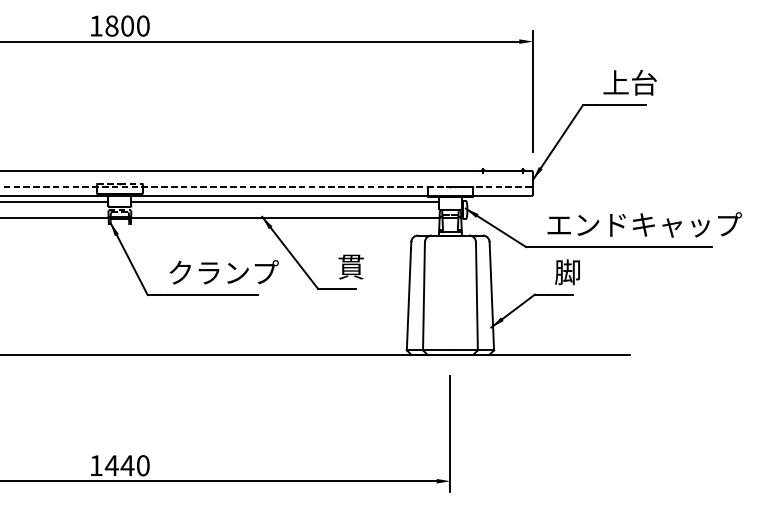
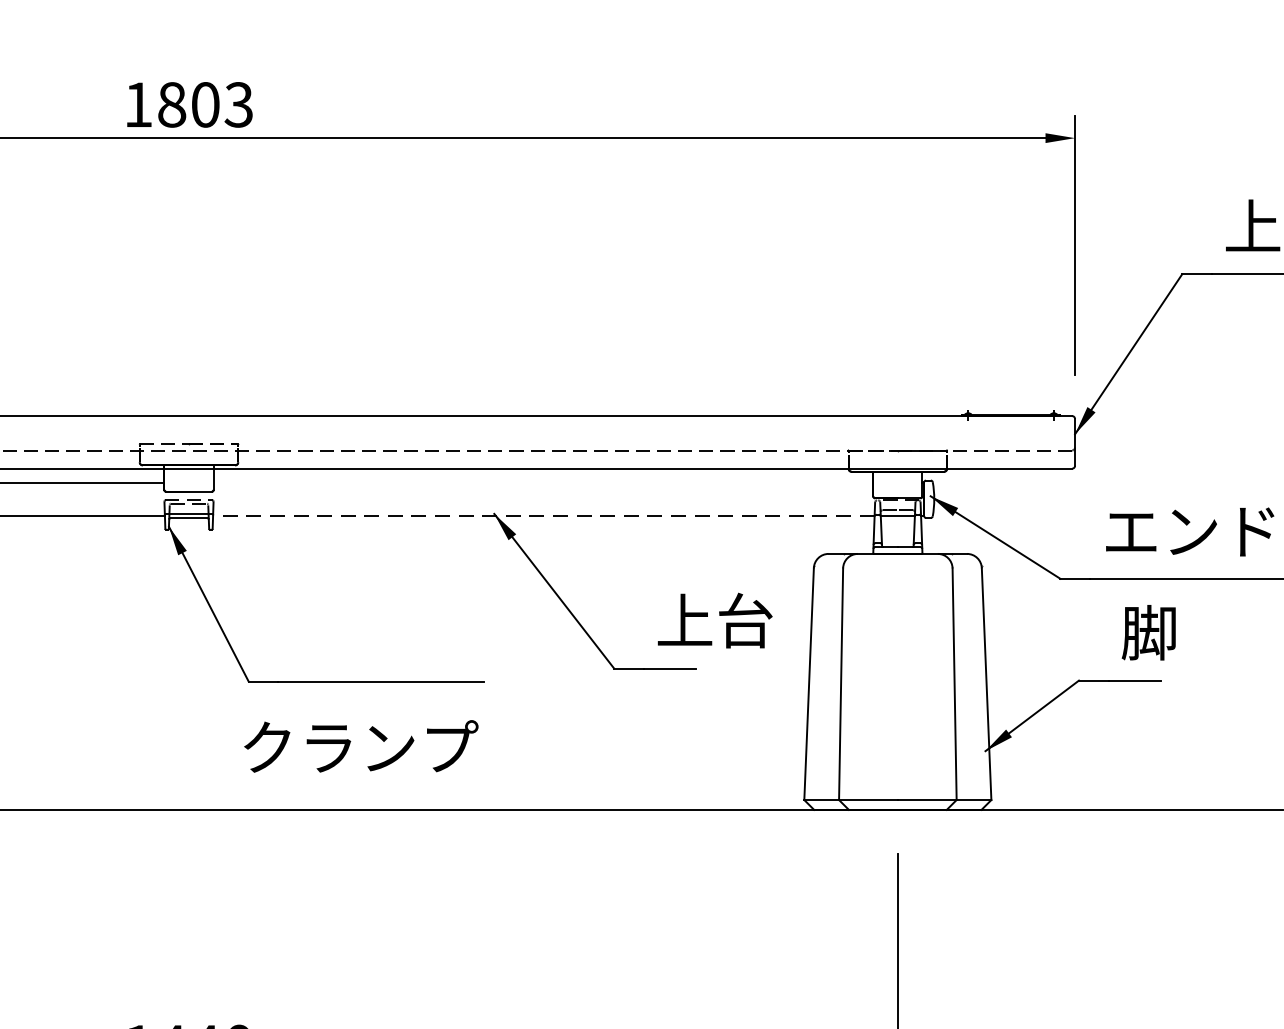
text: (142, 25) -> (237, 103), 1800 -> 1803
line: (284, 202) -> (541, 483), removed
line: (284, 217) -> (541, 515), solid -> dashed
text: (364, 266) -> (713, 620), 貫 -> 上台
text: (223, 272) -> (359, 746), moved

